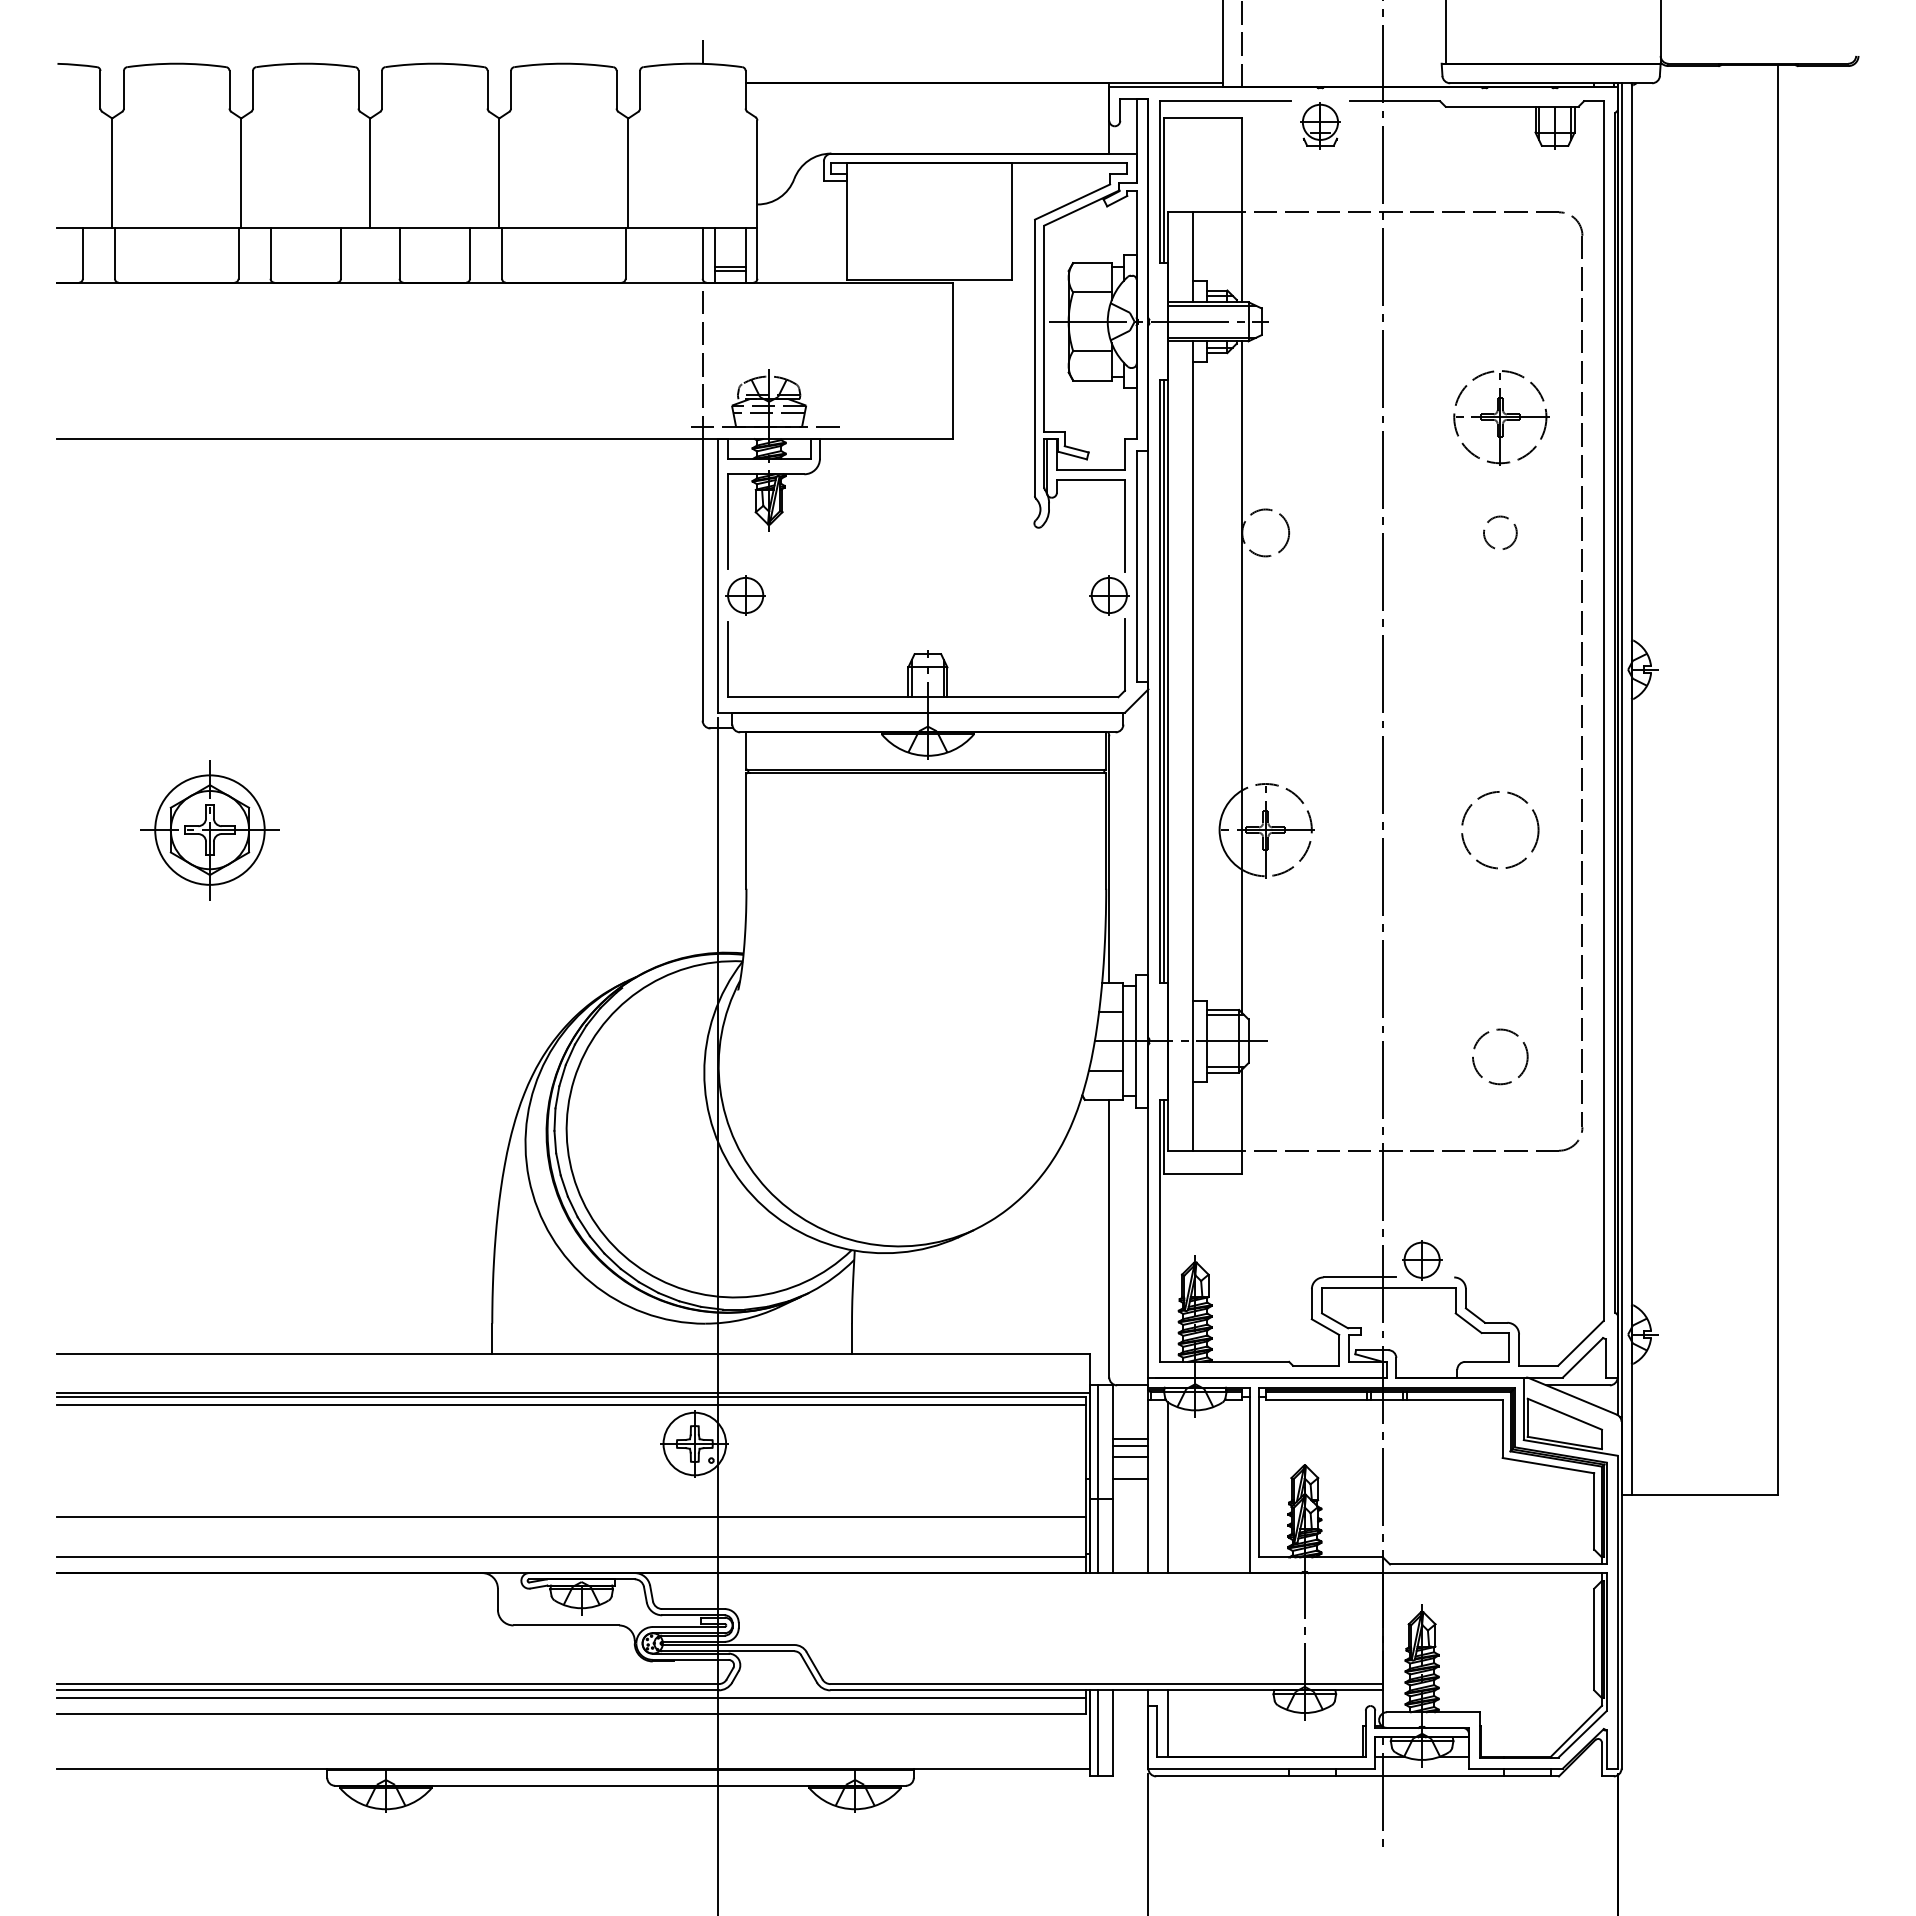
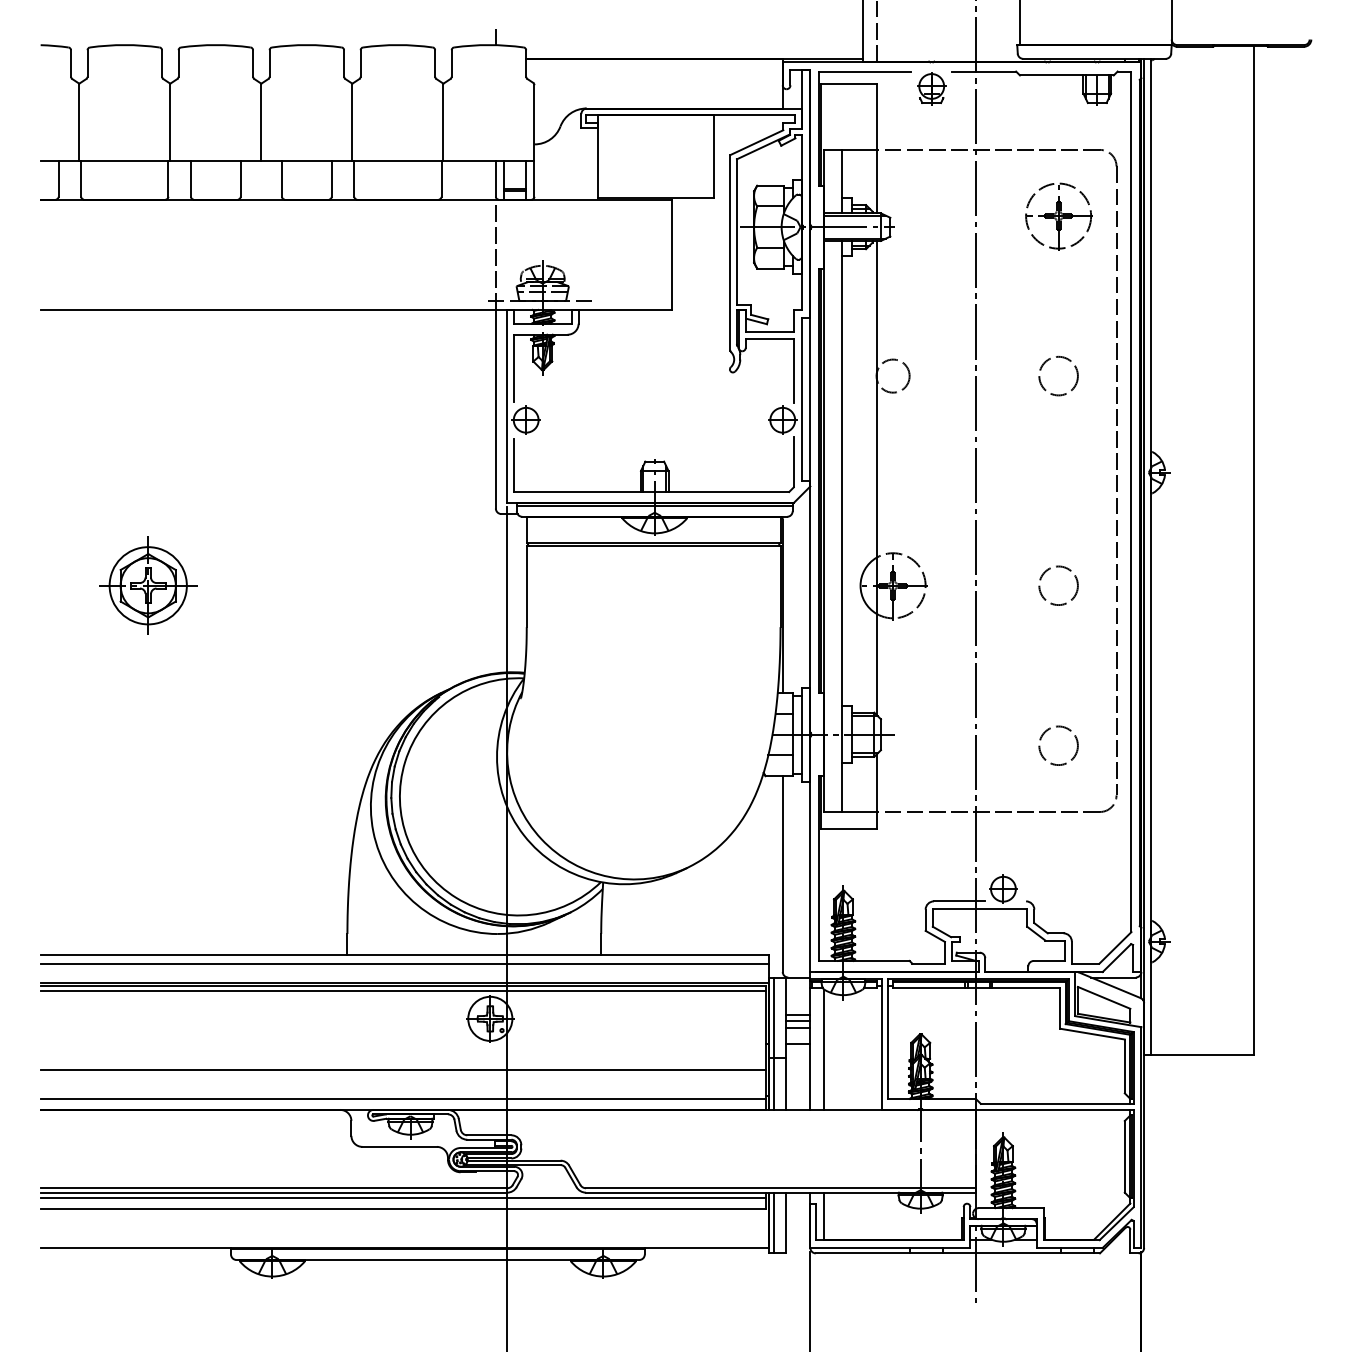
part: (1501, 417) -> (1059, 216), moved
circle: (1500, 532) -> (1058, 375), size x1.67
line: (927, 716) -> (654, 505), added
circle: (1500, 829) -> (1058, 585), size x0.71
line: (573, 1365) -> (404, 963), added

